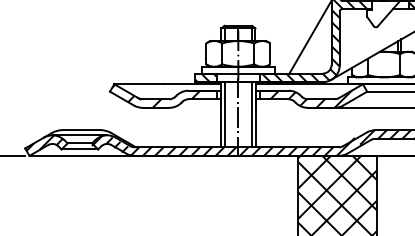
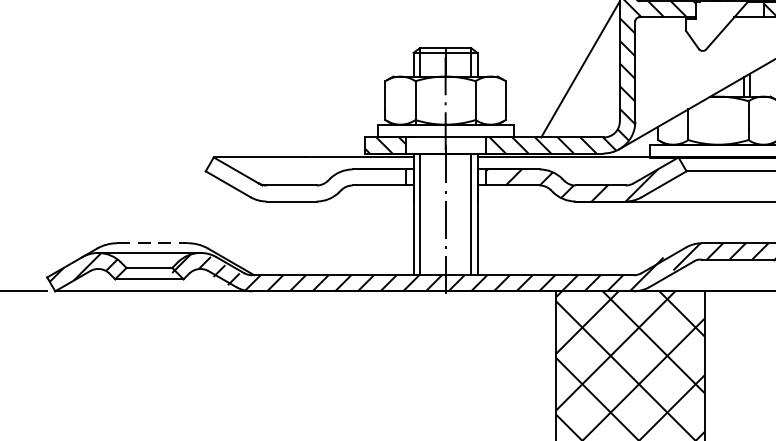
hatch: (156, 95) -> (292, 178), removed
line: (81, 130) -> (152, 243), solid -> dashed

